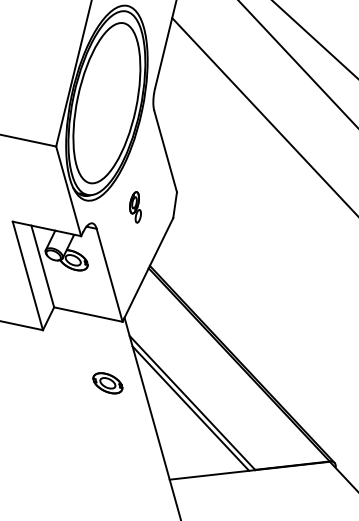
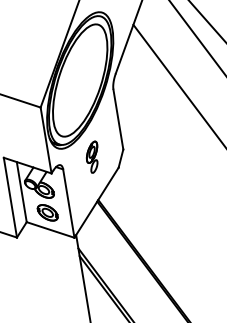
part: (135, 207) -> (92, 157), size x1.43
part: (107, 383) -> (47, 212), moved

